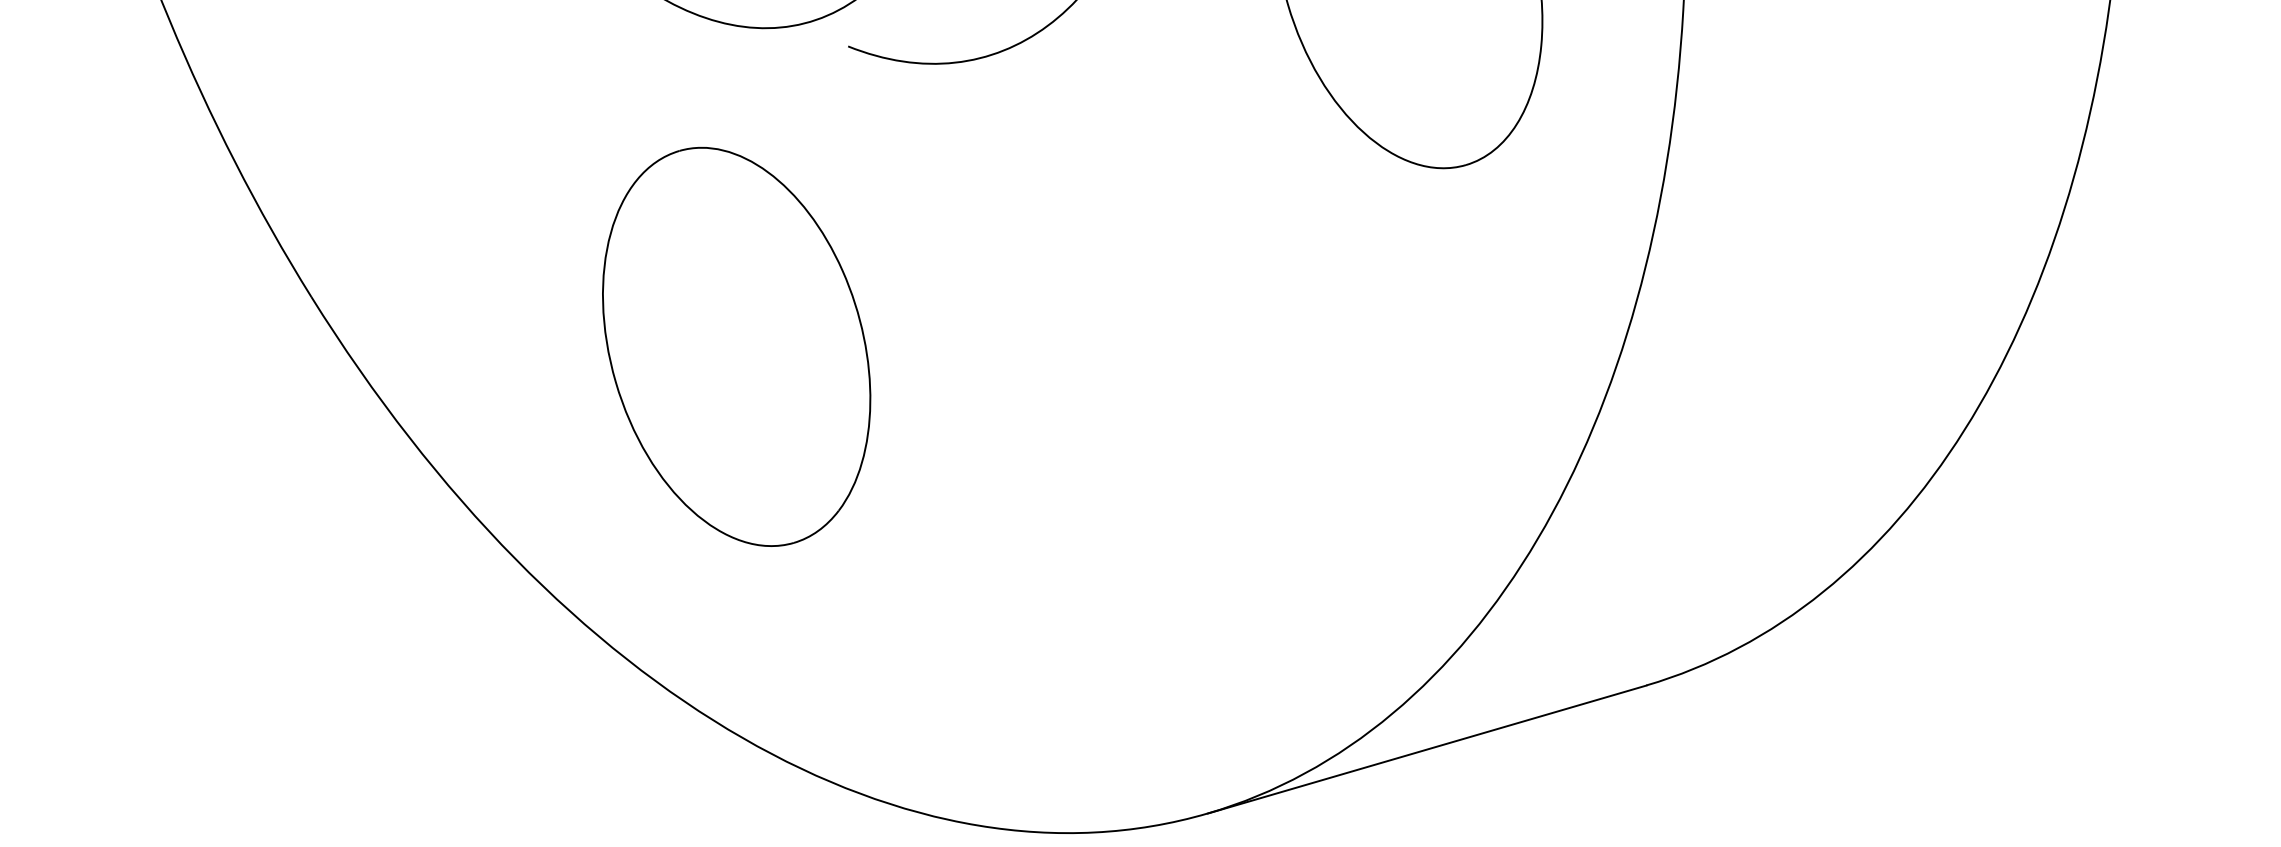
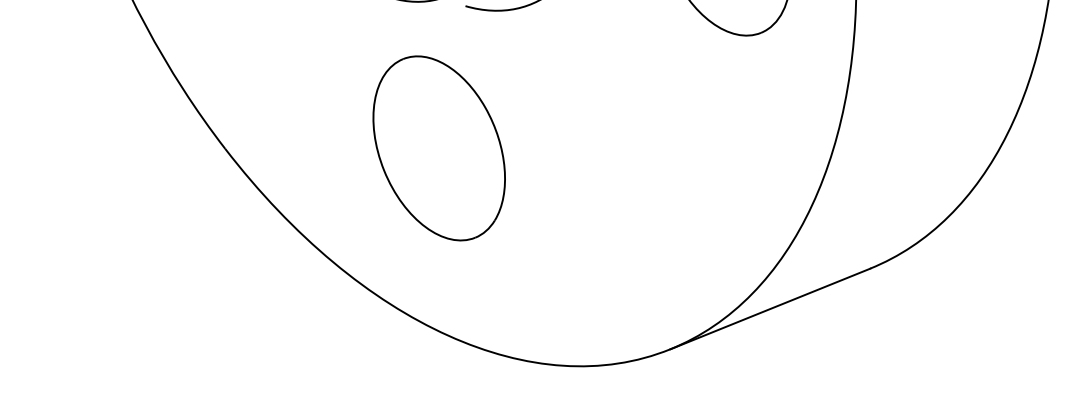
part: (735, 346) -> (438, 148), moved

